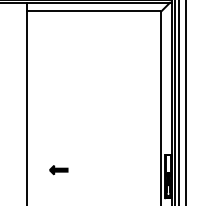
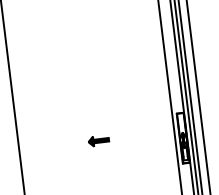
part: (58, 170) -> (98, 141), moved

